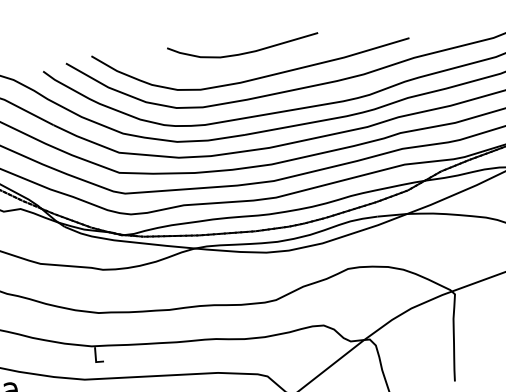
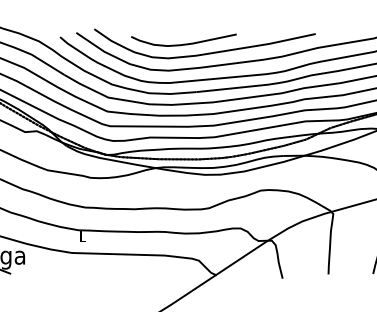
curve: (242, 51) -> (183, 43), moved

